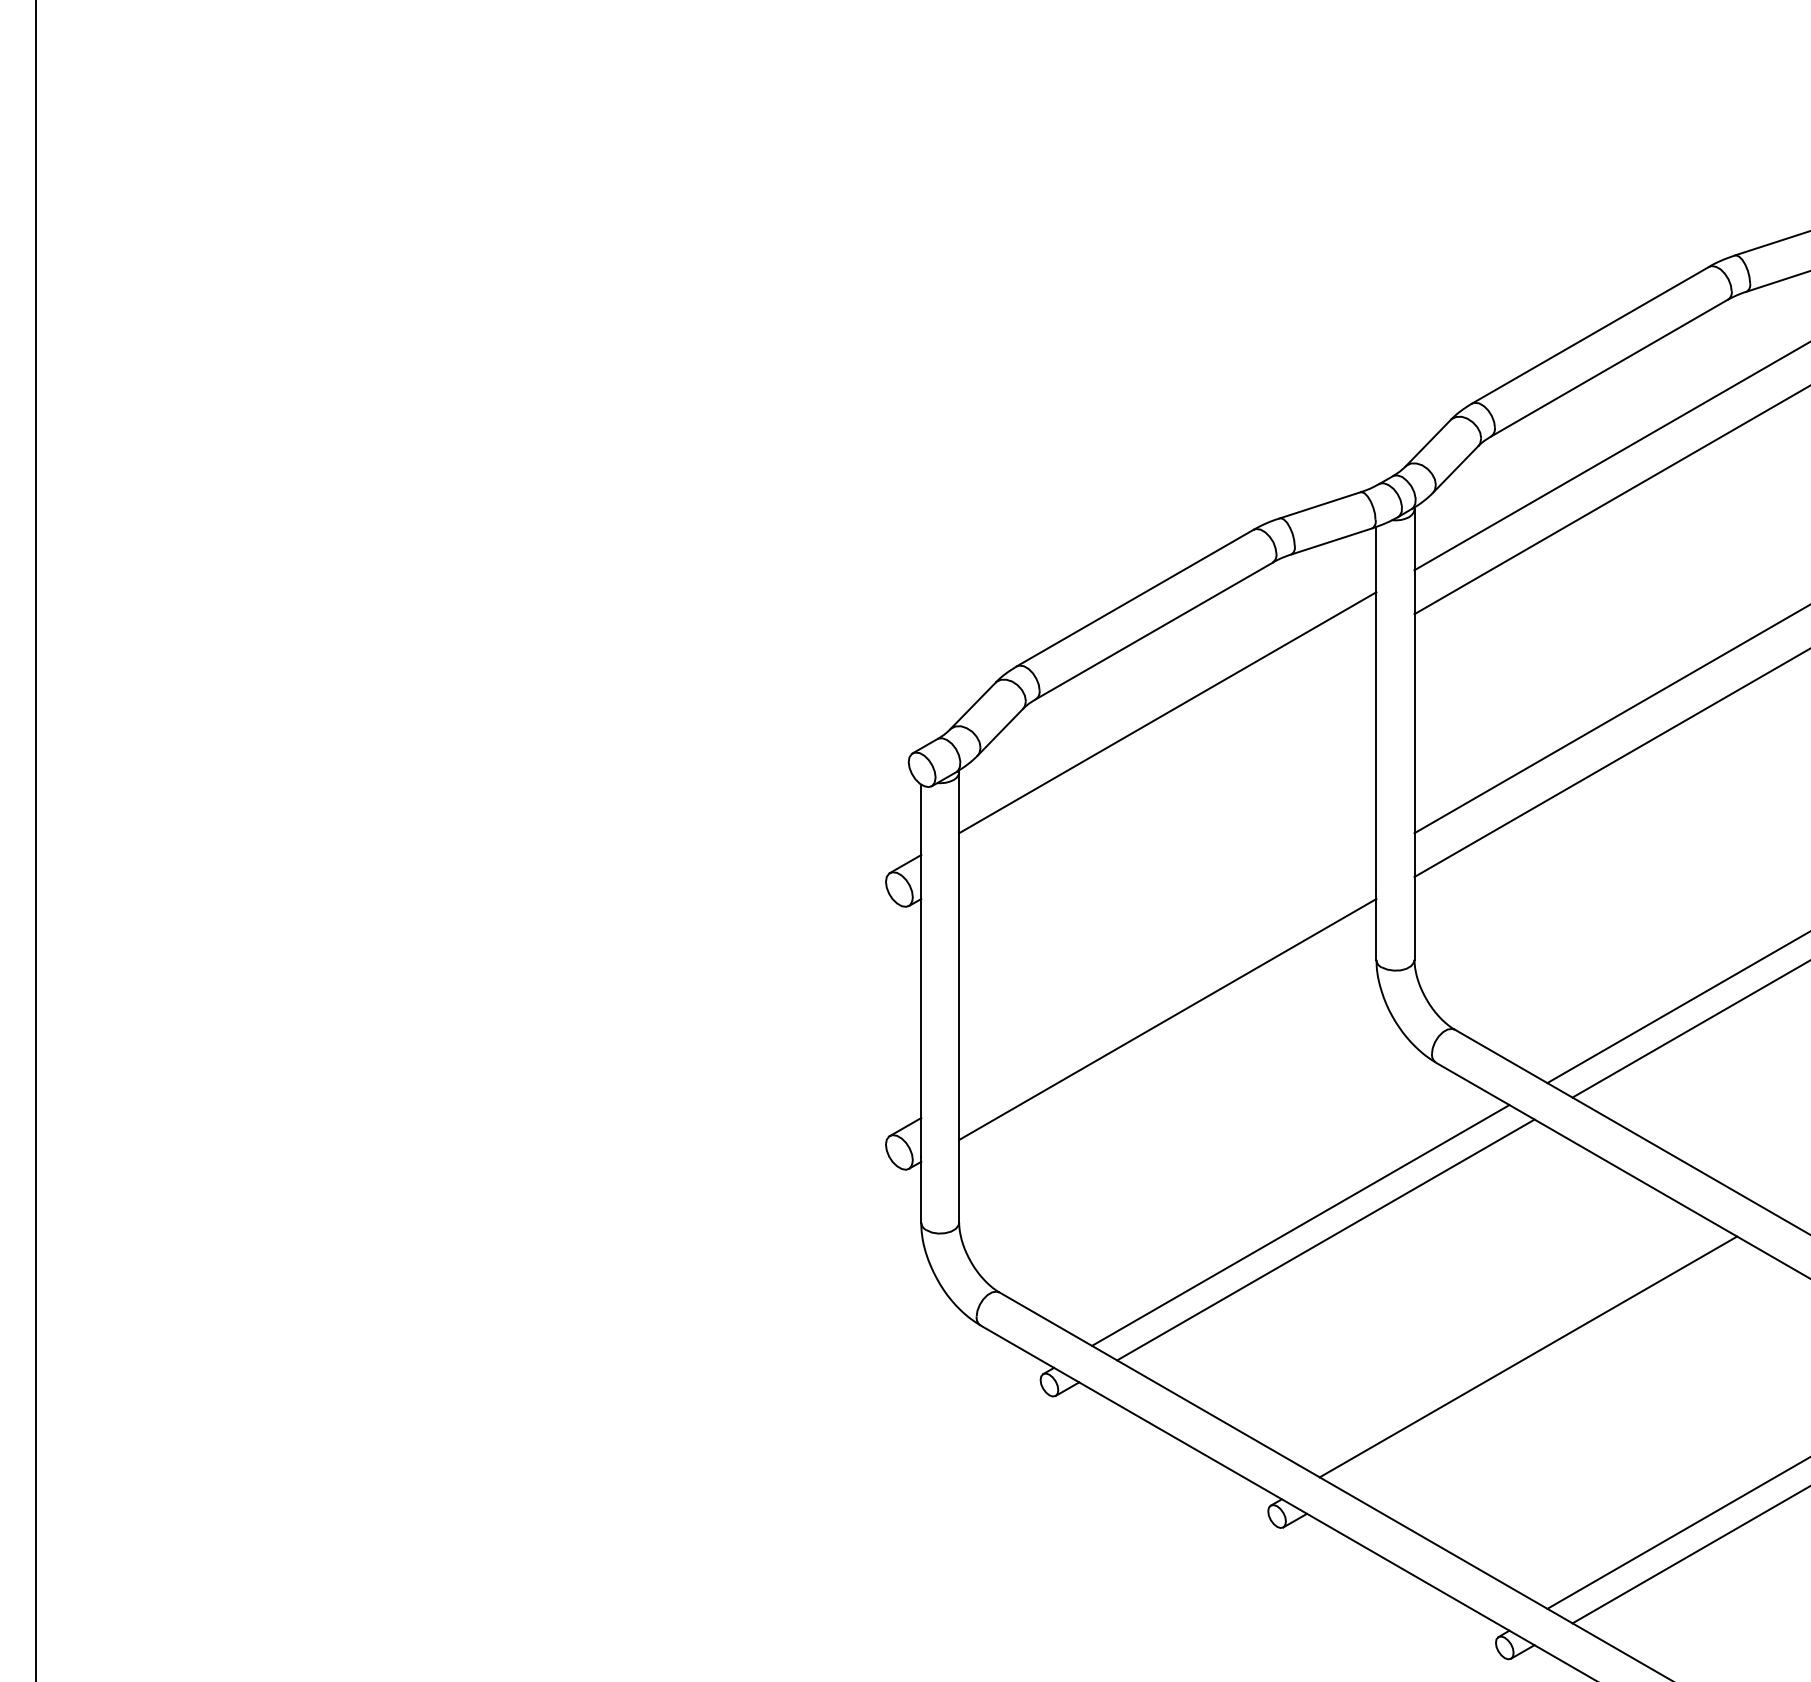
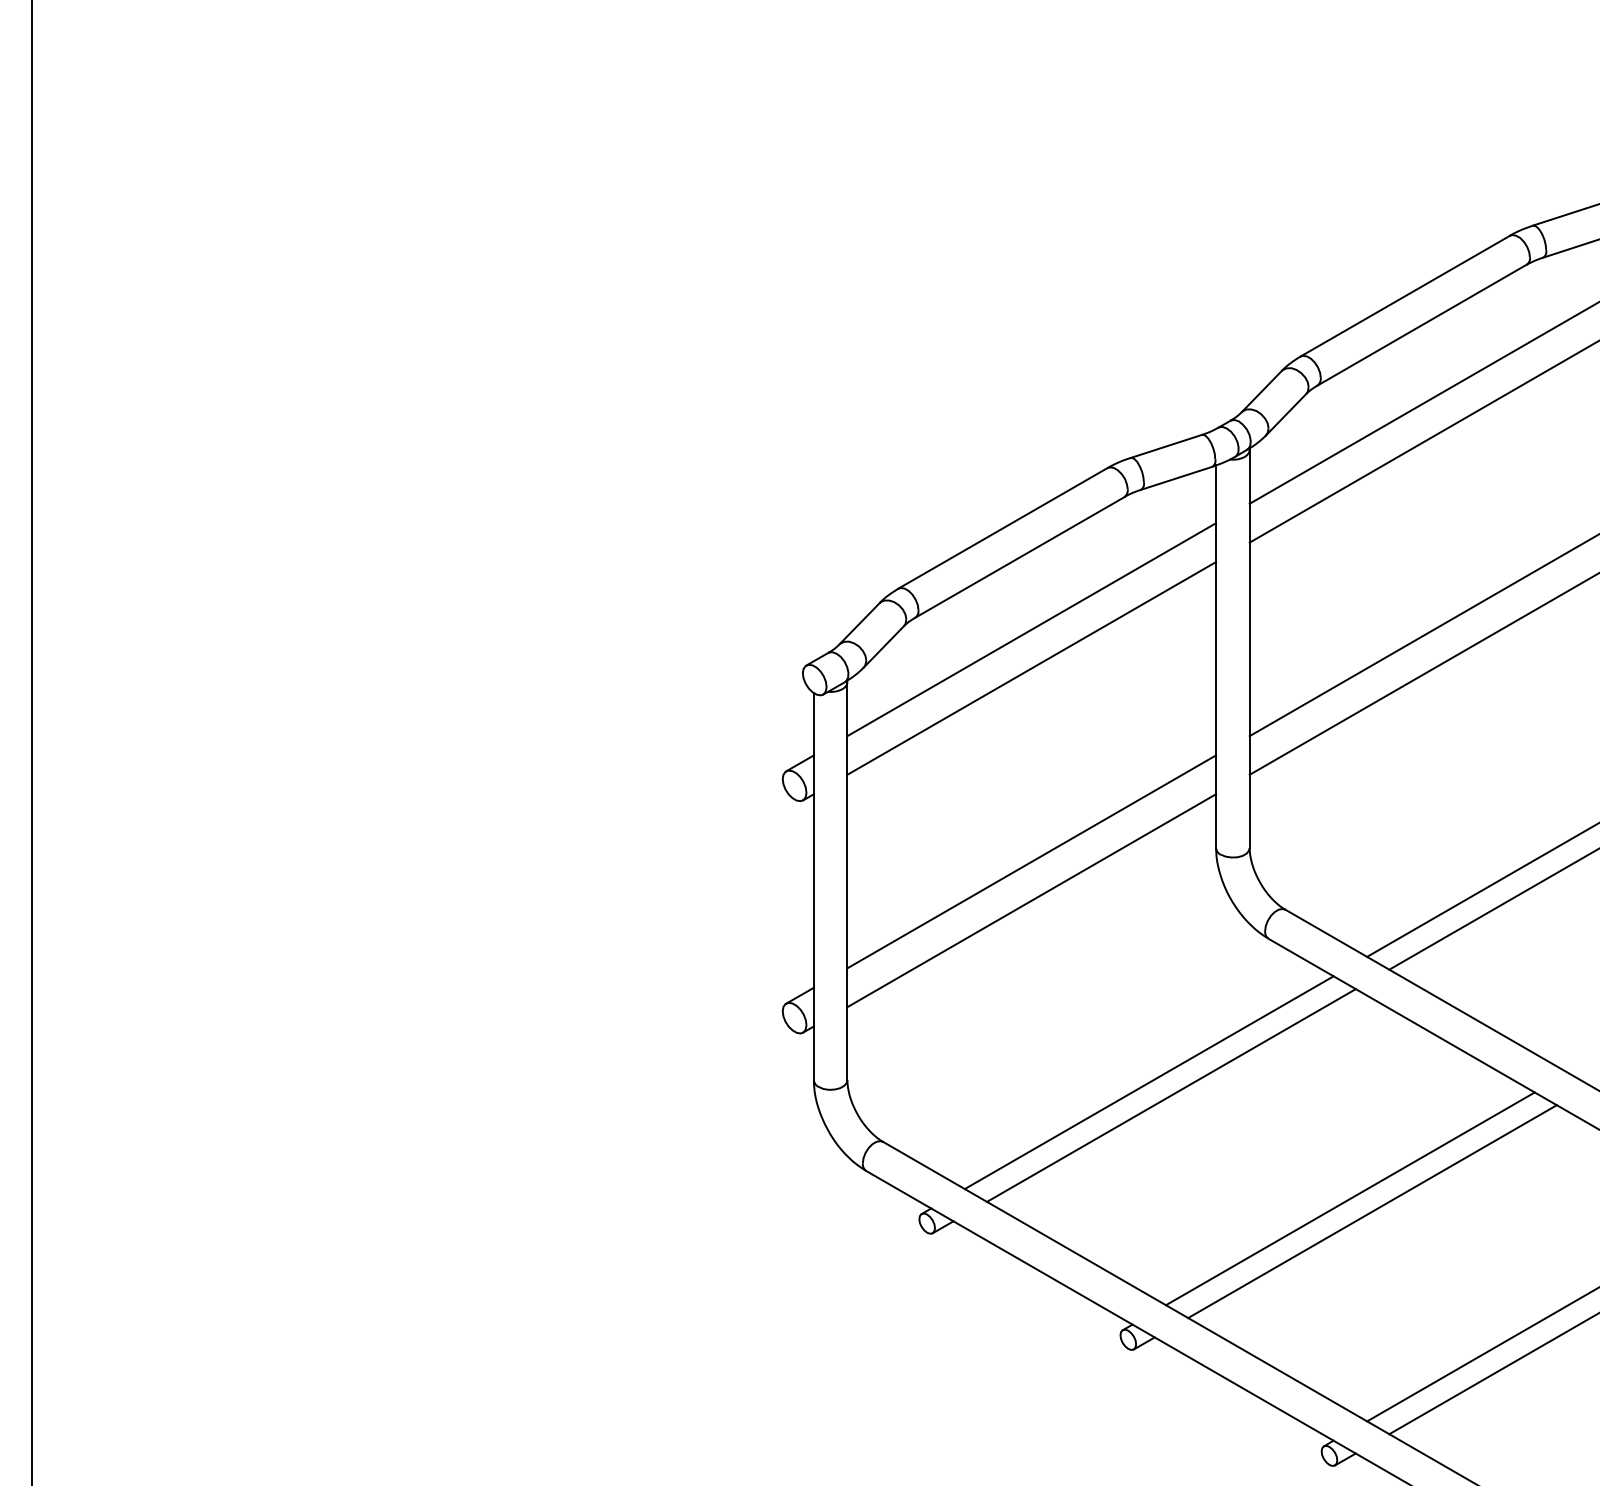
line: (1167, 756) -> (1031, 668), added
line: (1167, 975) -> (1031, 861), added
line: (1553, 1370) -> (1372, 1210), added

